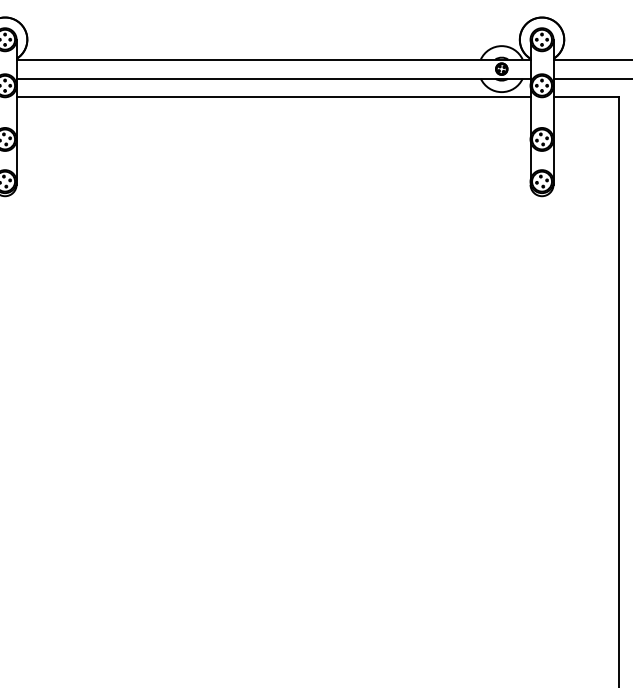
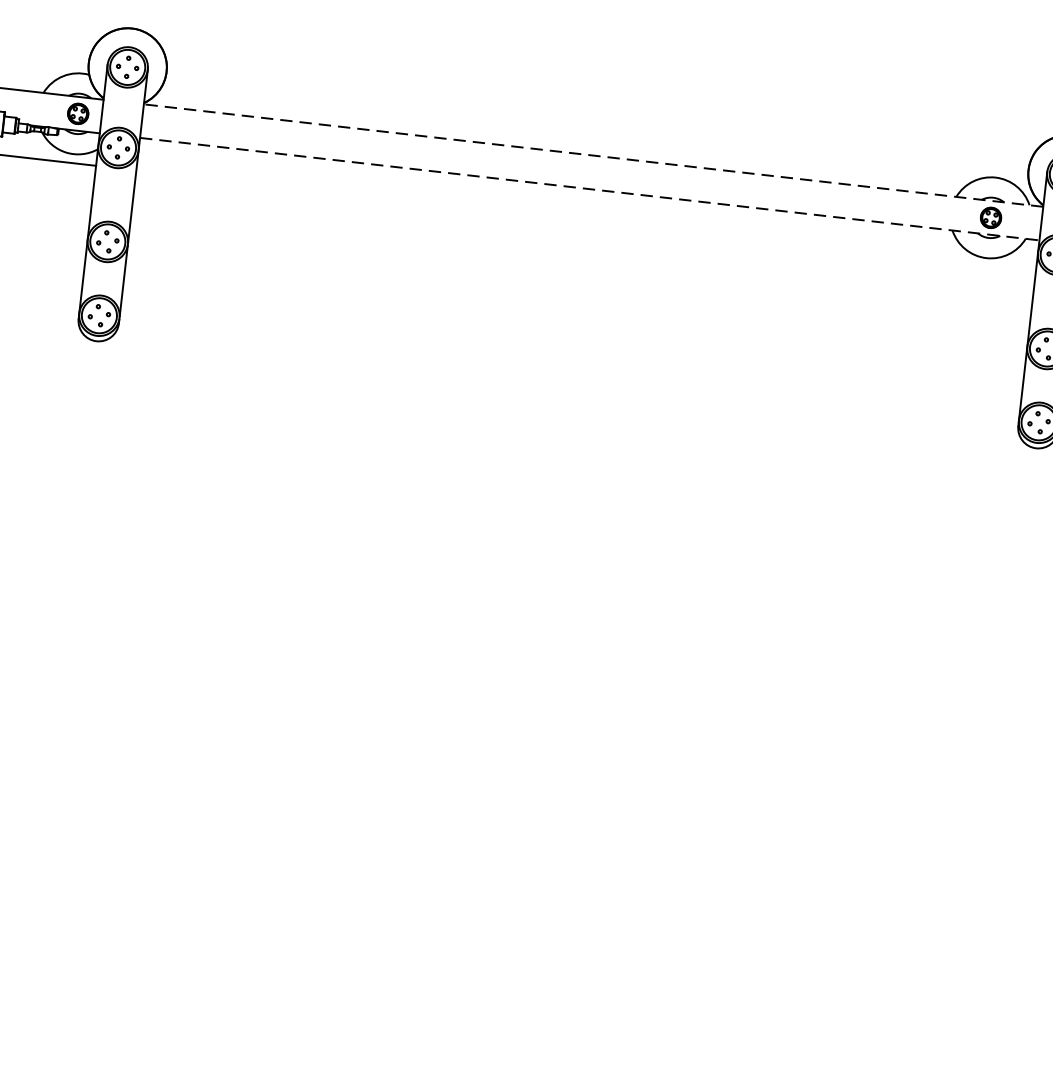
line: (273, 59) -> (593, 155), solid -> dashed
line: (273, 78) -> (589, 188), solid -> dashed
line: (273, 97) -> (585, 221), removed

